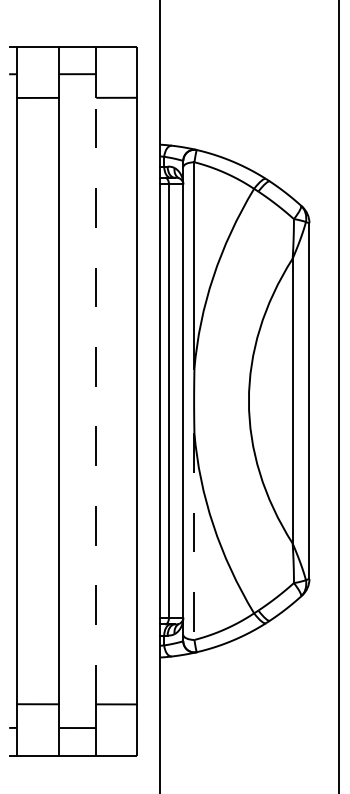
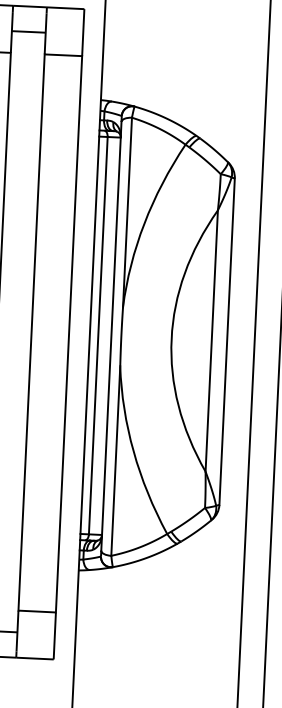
line: (96, 400) -> (31, 331), dashed -> solid
line: (194, 537) -> (115, 461), dashed -> solid

